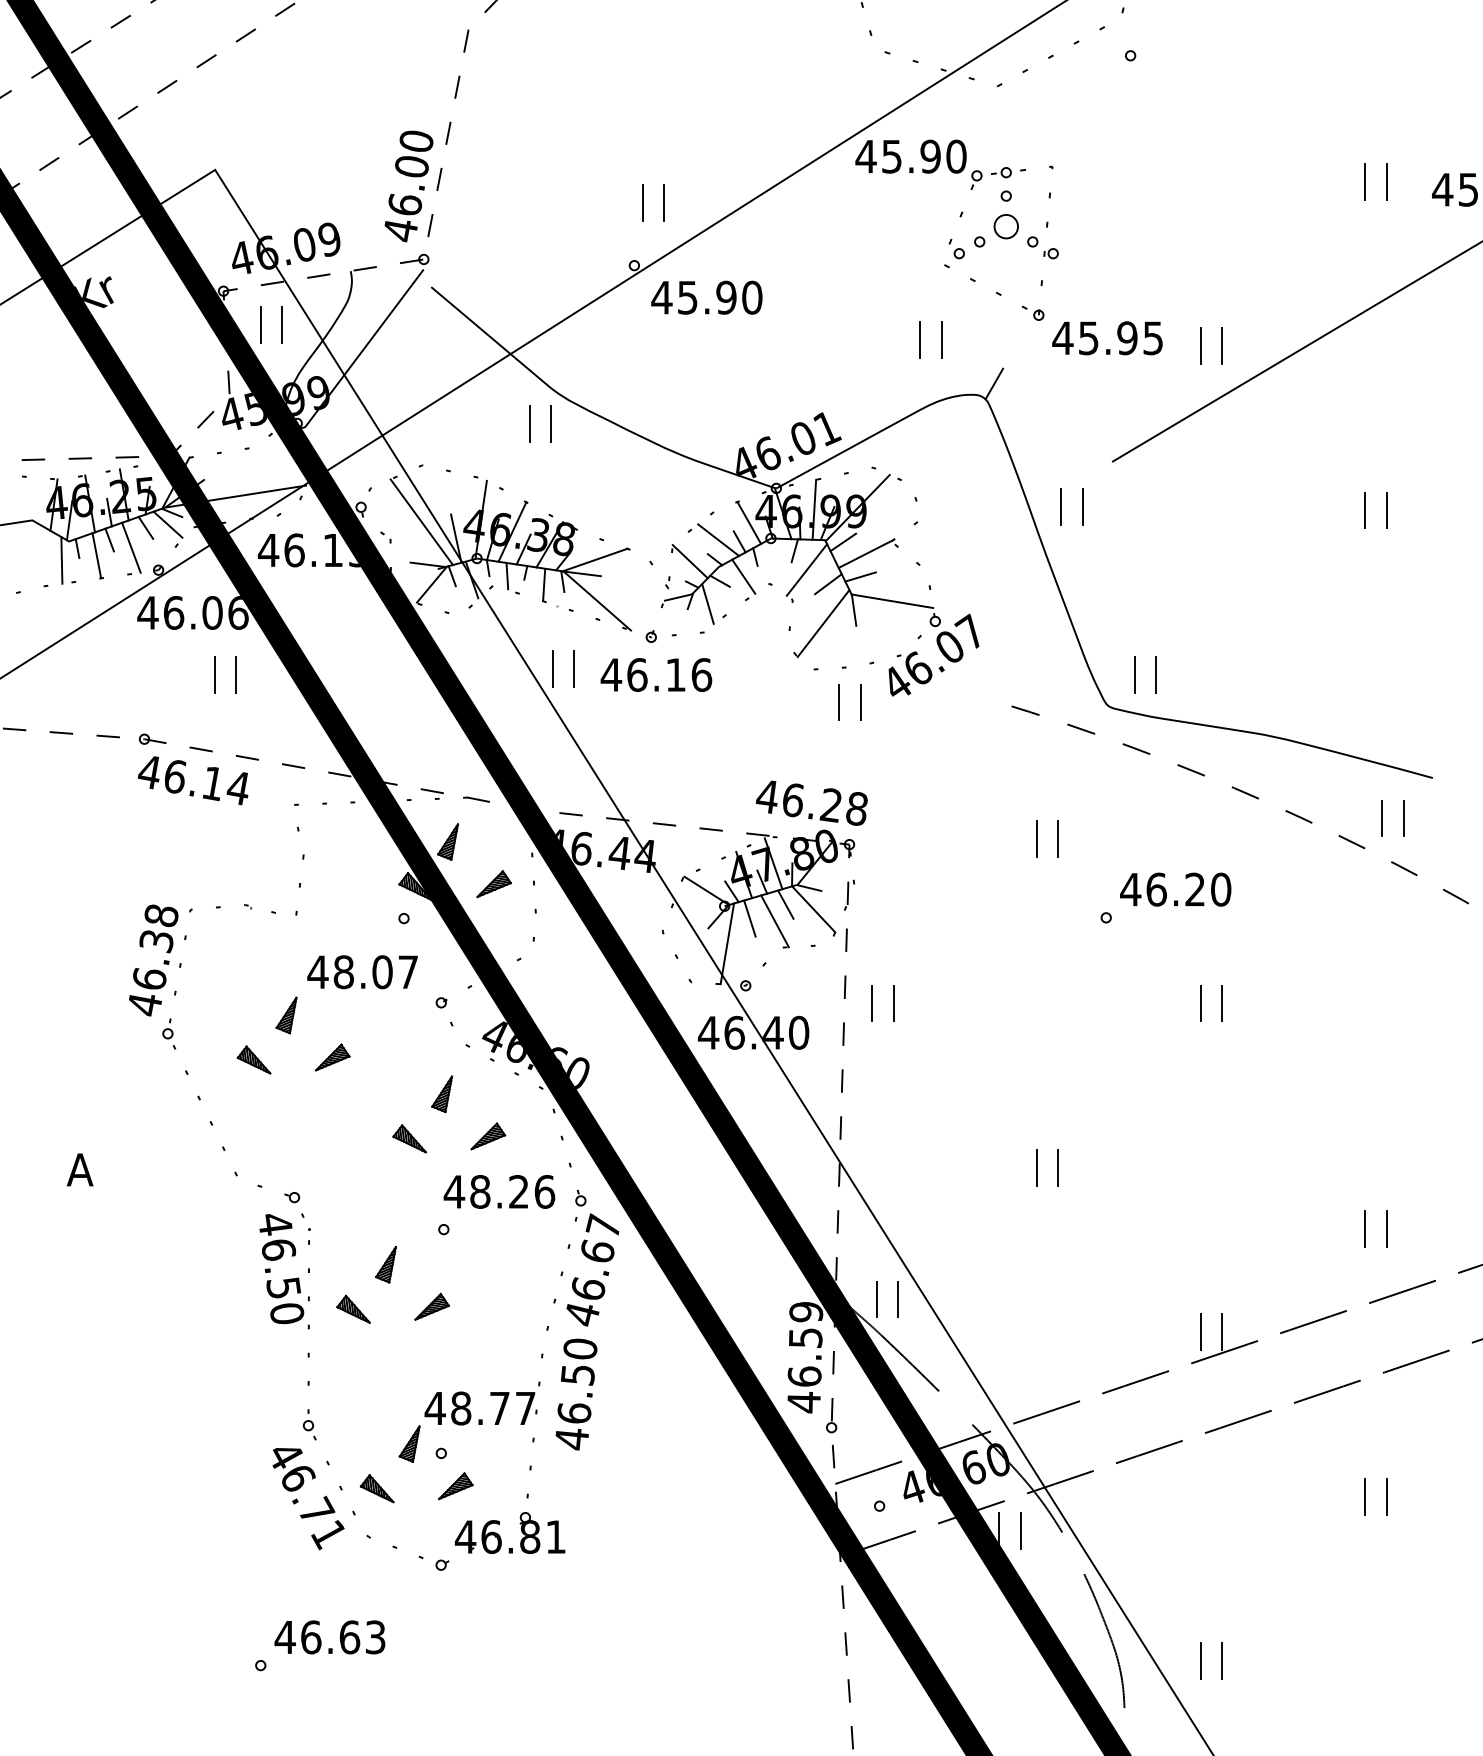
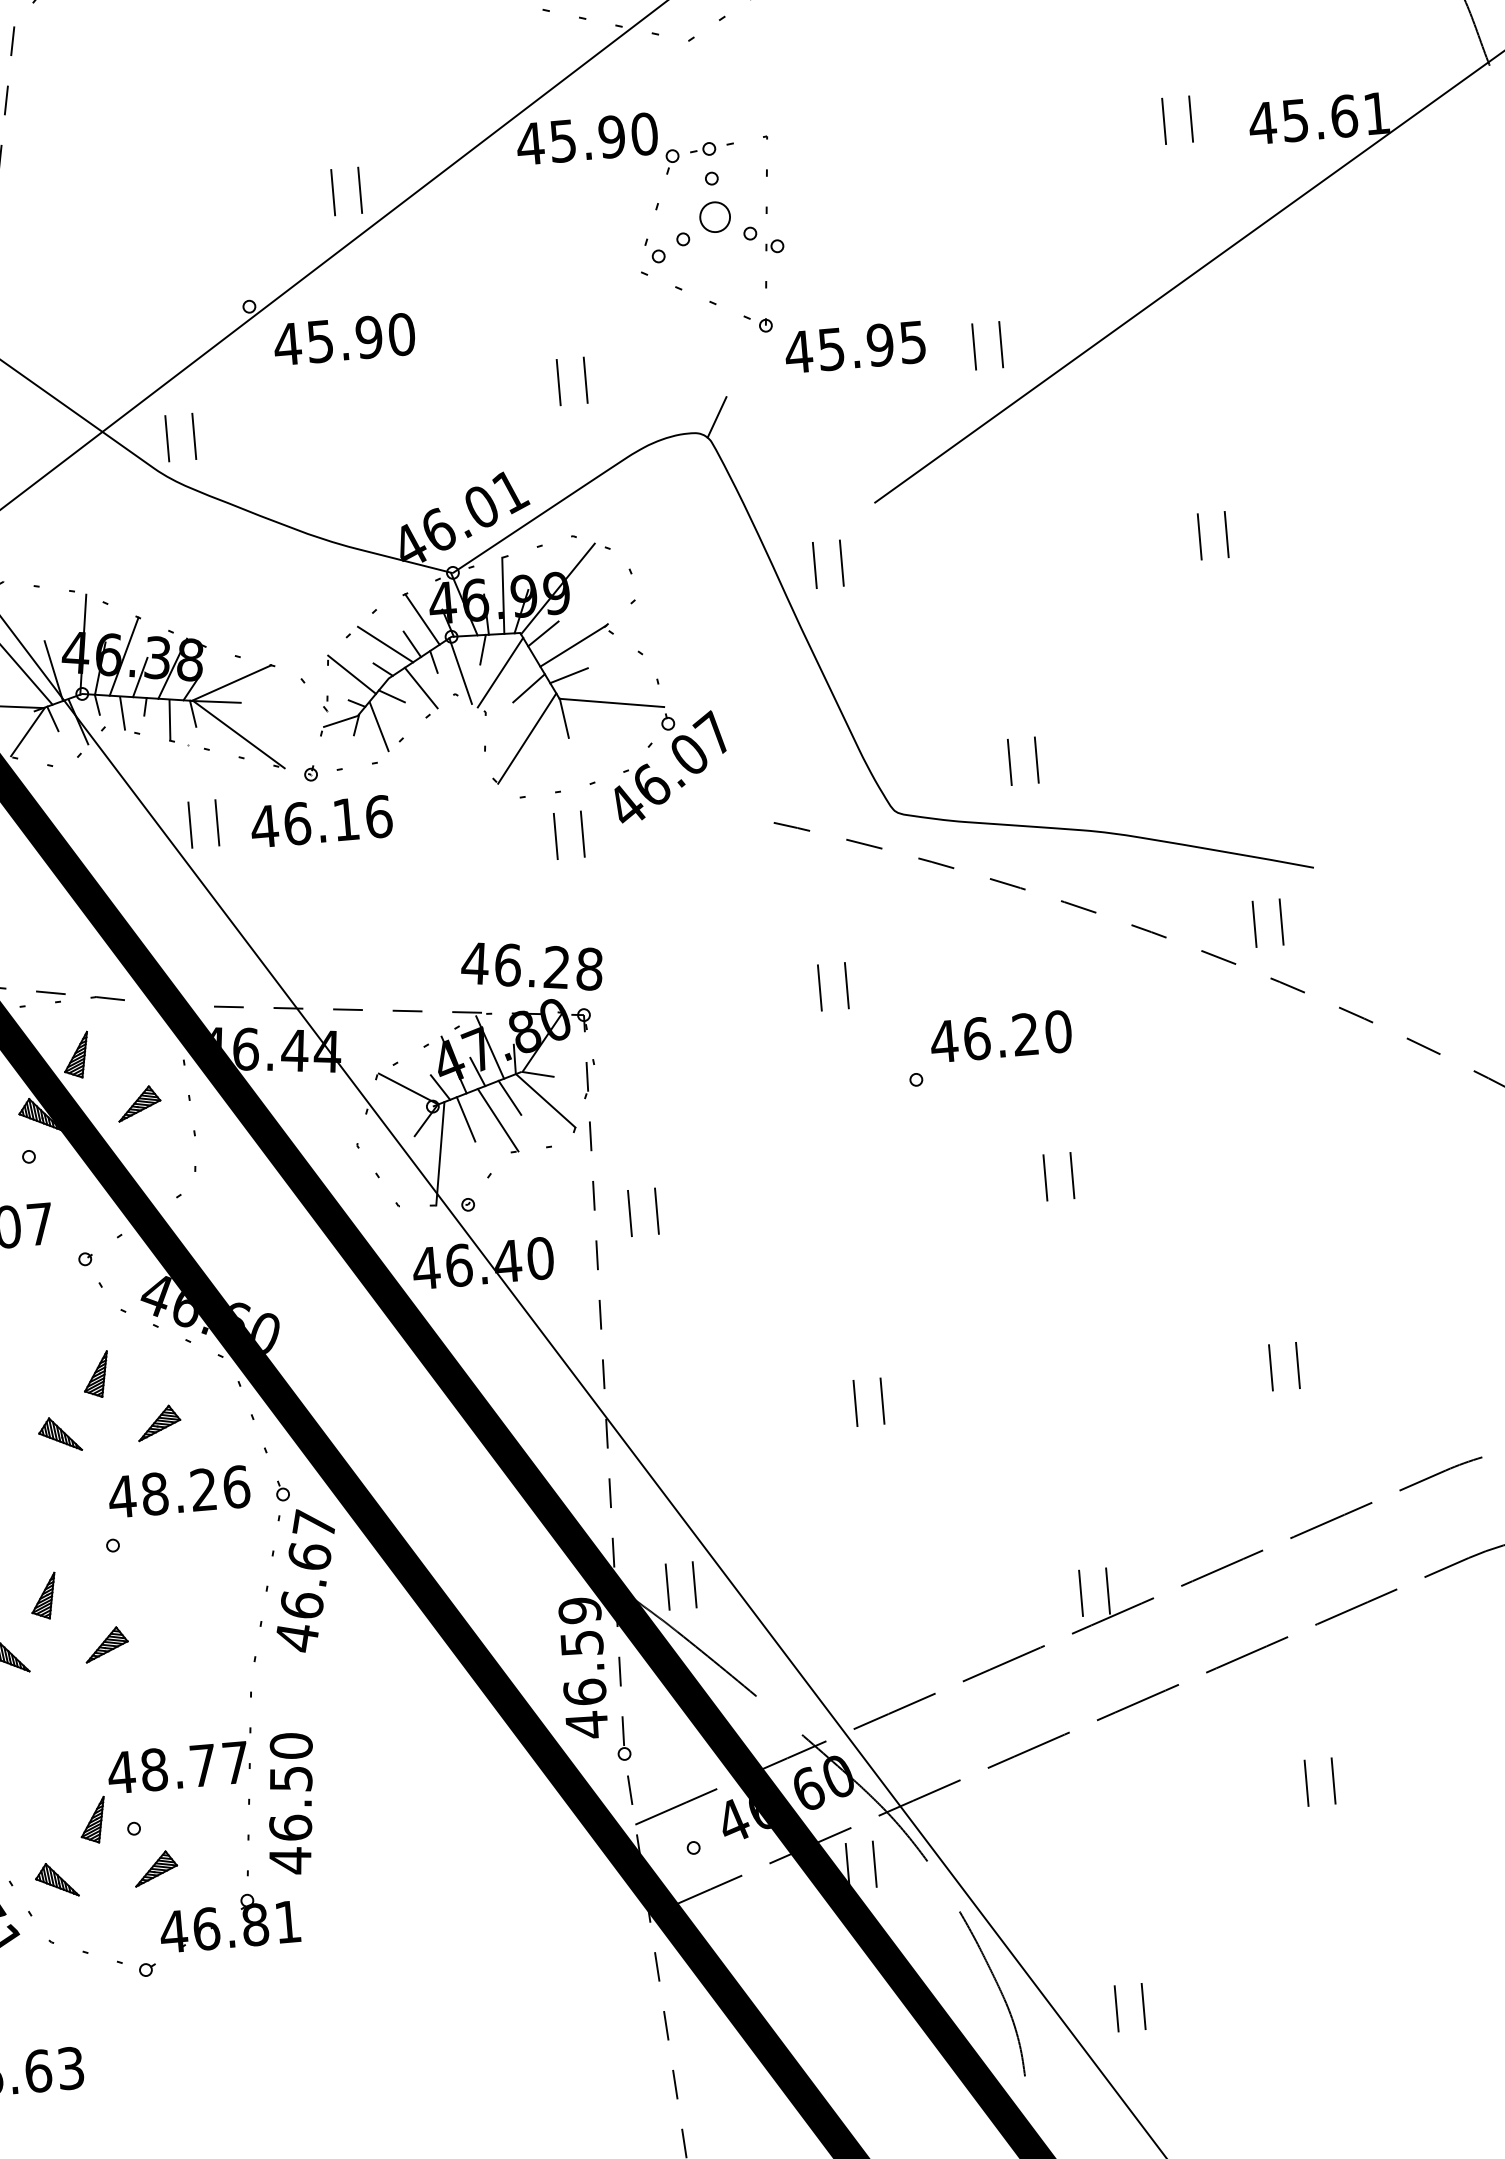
part: (643, 202) -> (333, 192), moved
part: (920, 339) -> (558, 381), moved
part: (530, 423) -> (167, 438), moved
line: (775, 565) -> (460, 670), added
part: (1135, 674) -> (1010, 762), moved
part: (1365, 1228) -> (1271, 1367), moved
text: (576, 1394) -> (291, 1803), moved

